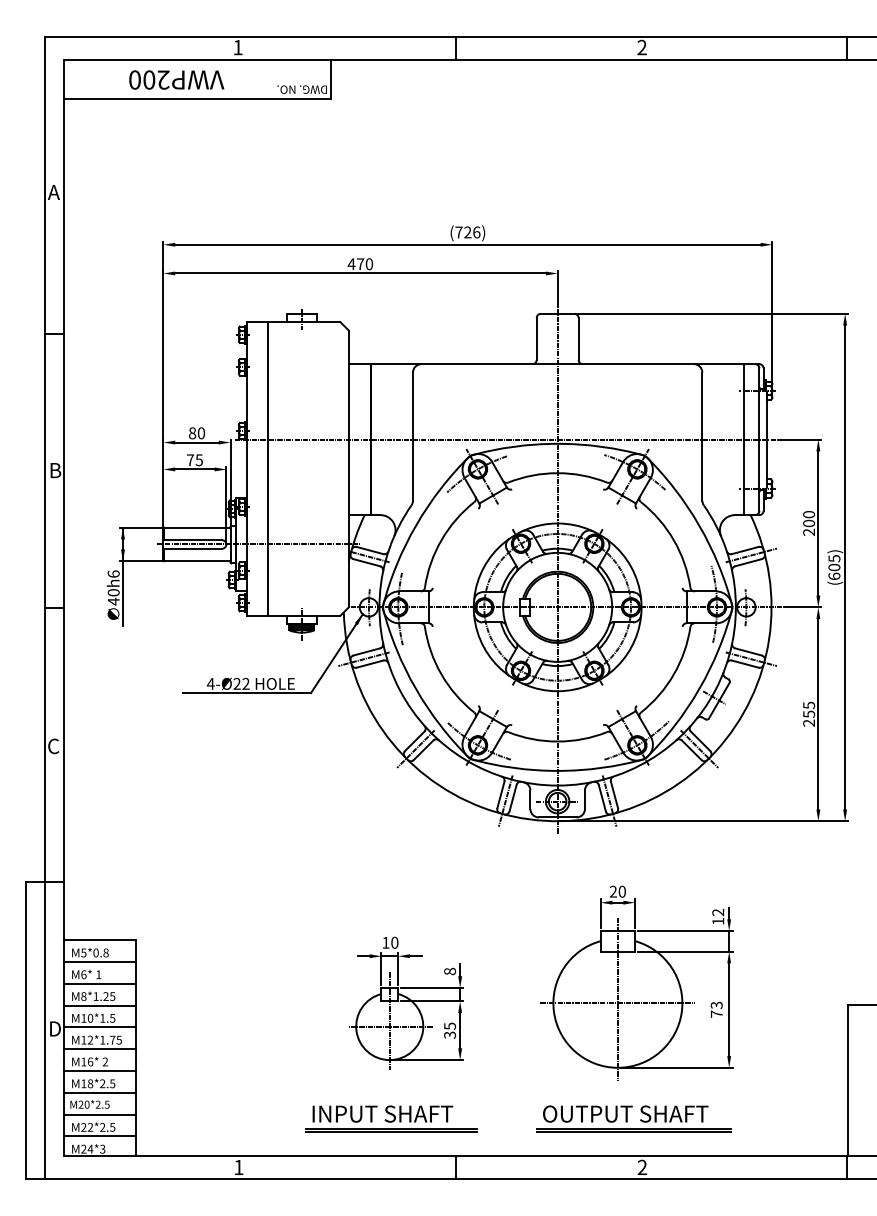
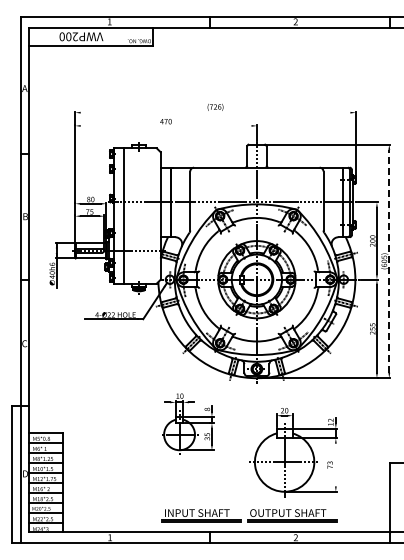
line: (467, 244) -> (215, 112), removed
line: (359, 272) -> (165, 125), removed
line: (845, 565) -> (389, 260), solid -> dashed
part: (409, 1002) -> (188, 423), moved
line: (728, 1008) -> (335, 464), removed
part: (391, 1119) -> (201, 515), moved

